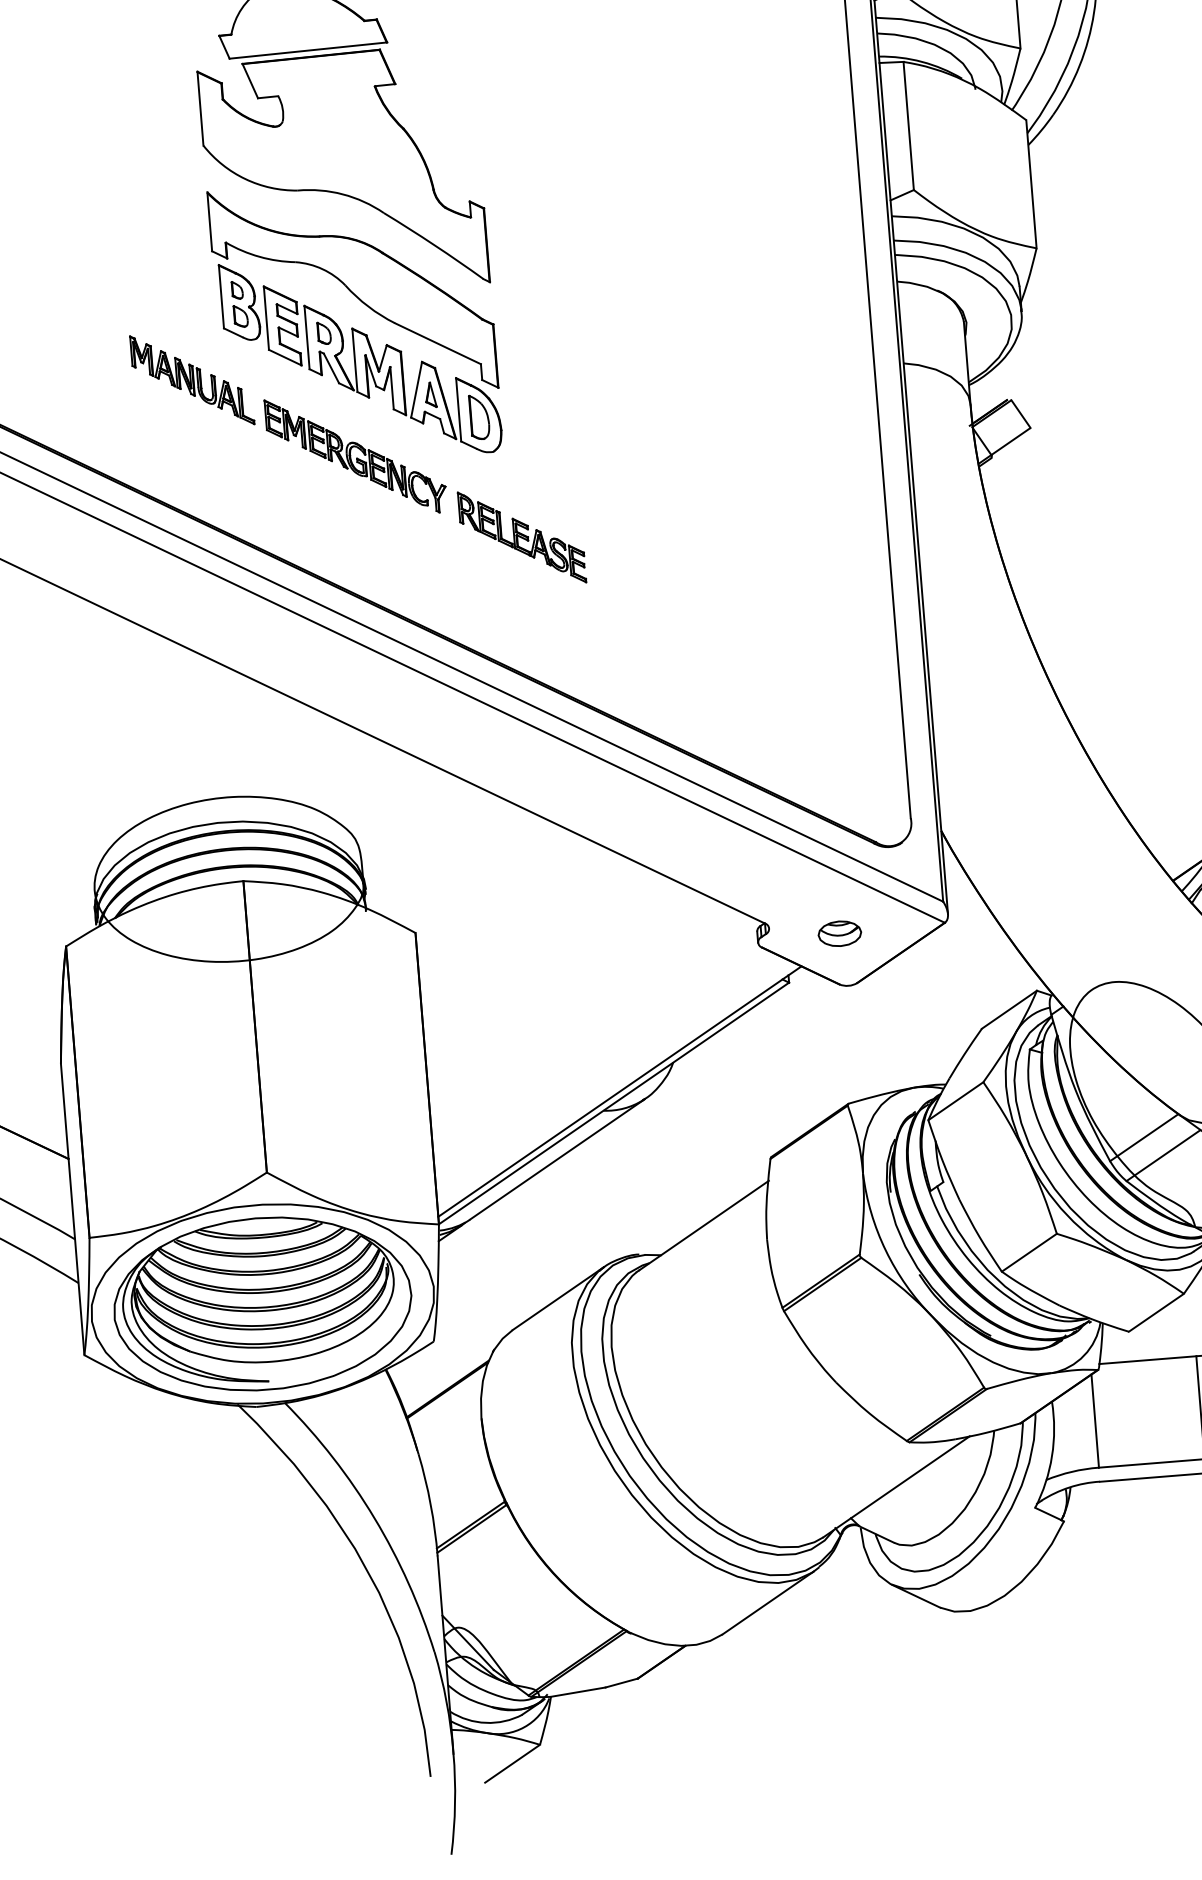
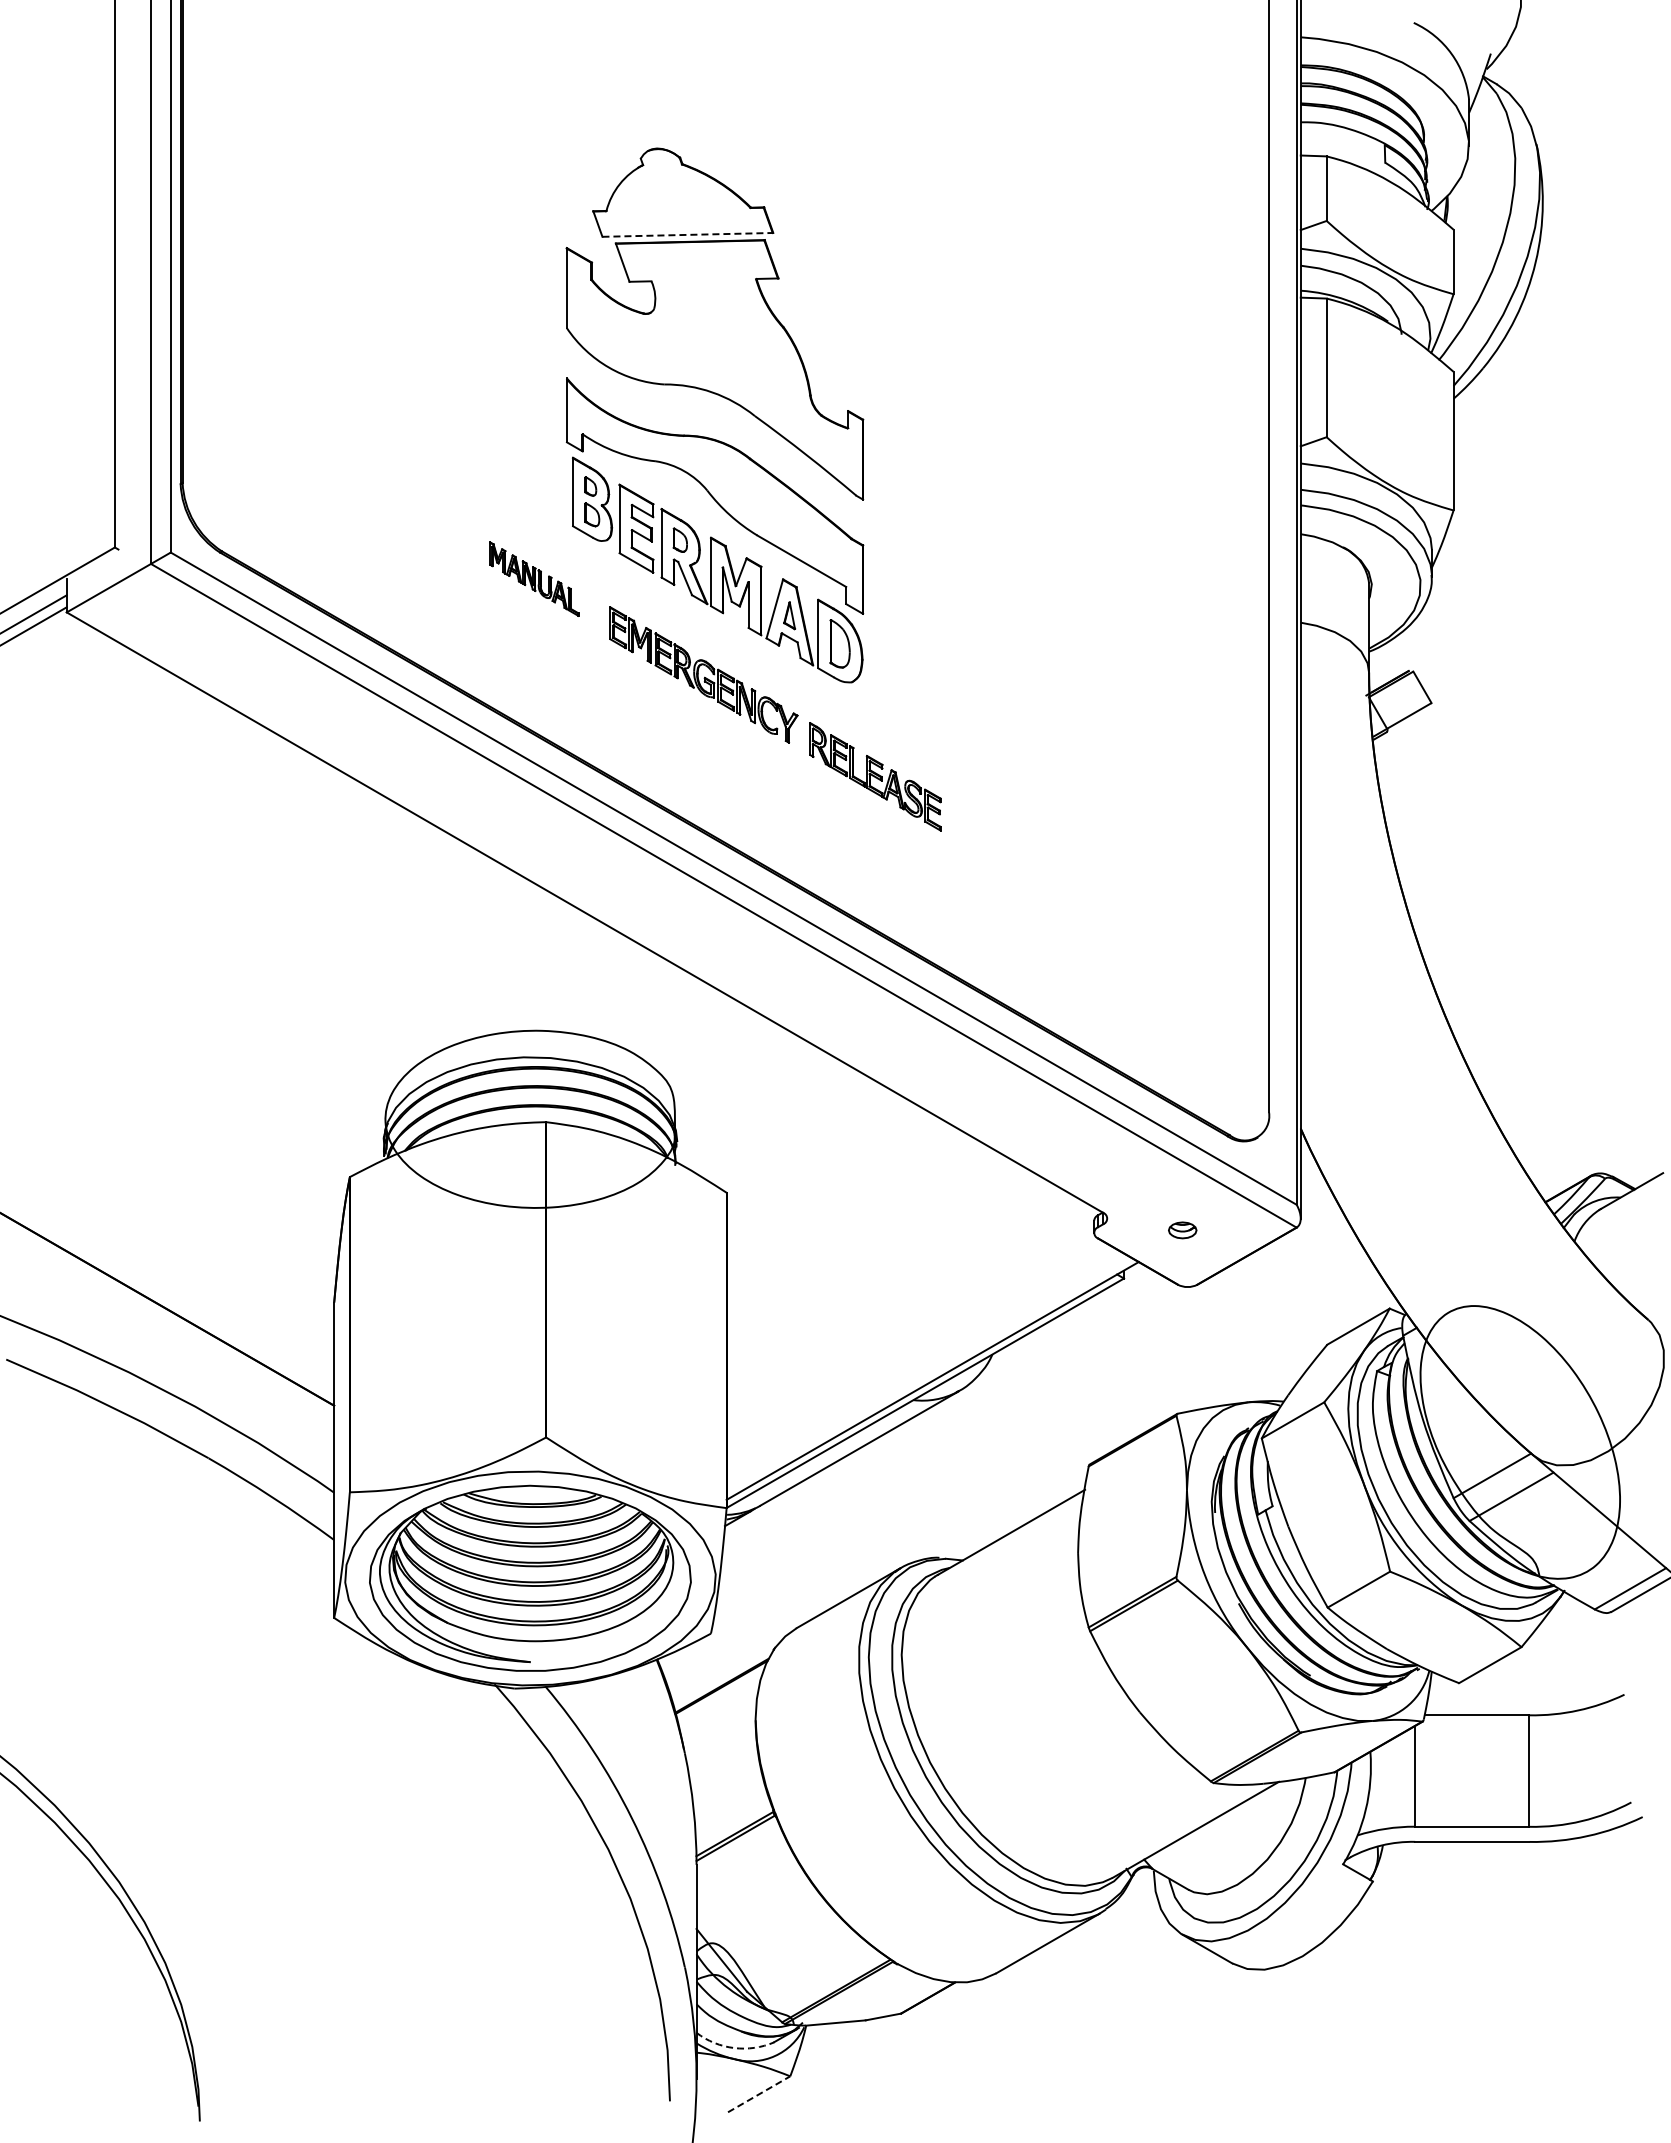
line: (308, 50) -> (688, 234), solid -> dashed
part: (192, 379) -> (534, 578), size x0.7
part: (839, 933) -> (1182, 1230), size x0.6
arc: (486, 1723) -> (734, 2048), solid -> dashed
line: (512, 1763) -> (759, 2094), solid -> dashed

